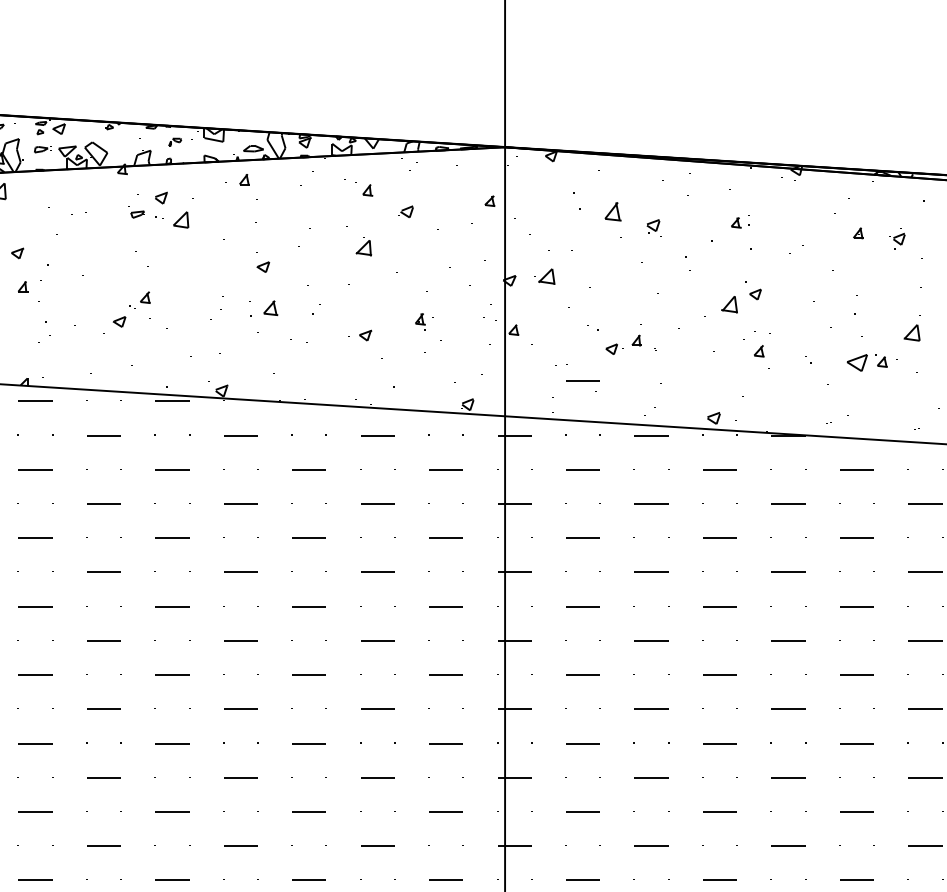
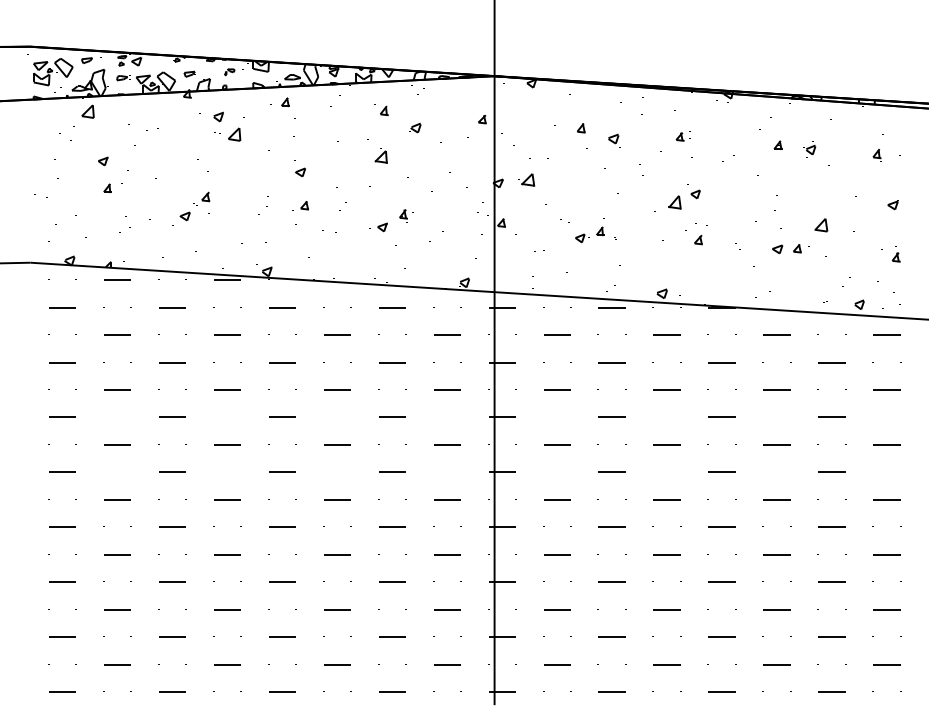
part: (613, 212) -> (581, 128), size x0.62
part: (137, 213) -> (189, 73), moved
part: (263, 308) -> (300, 205), size x0.71
part: (424, 320) -> (406, 215), moved
part: (857, 363) -> (777, 249), size x0.62
line: (583, 380) -> (557, 263), removed

